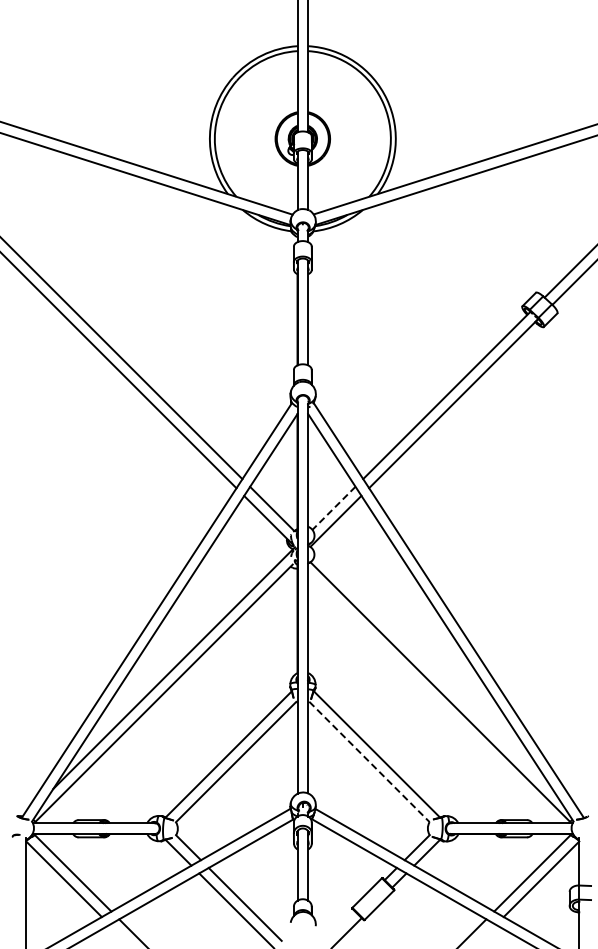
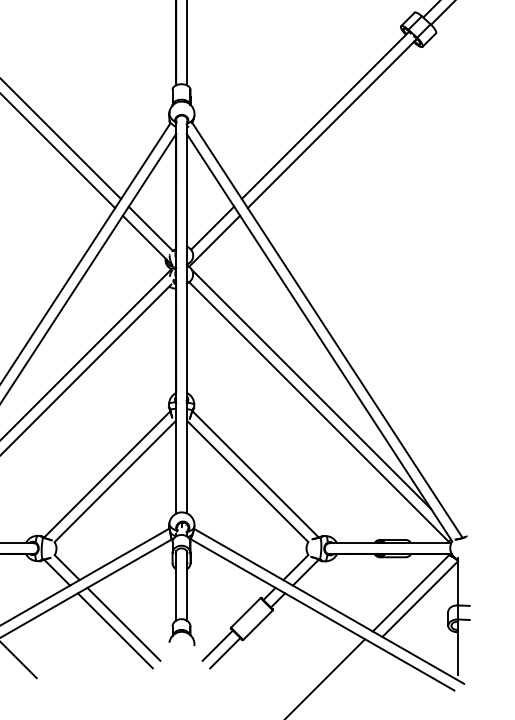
line: (333, 508) -> (212, 228), dashed -> solid
line: (432, 669) -> (311, 389), added
line: (369, 762) -> (248, 482), dashed -> solid
line: (338, 925) -> (217, 645), added

